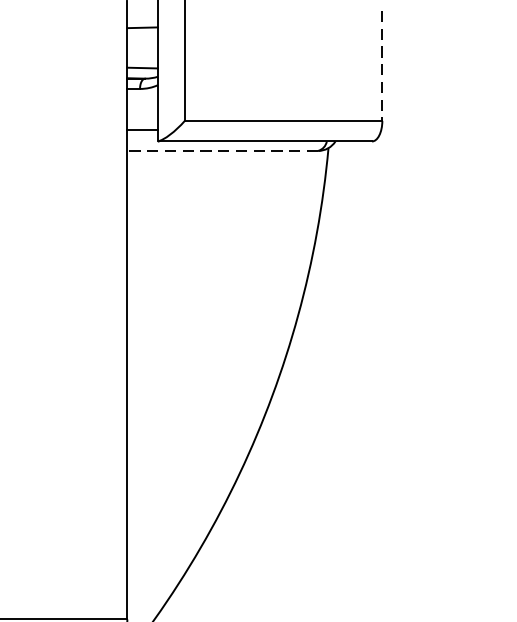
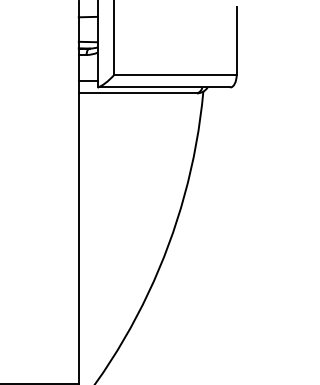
line: (382, 67) -> (236, 41), dashed -> solid
line: (222, 151) -> (137, 93), dashed -> solid

